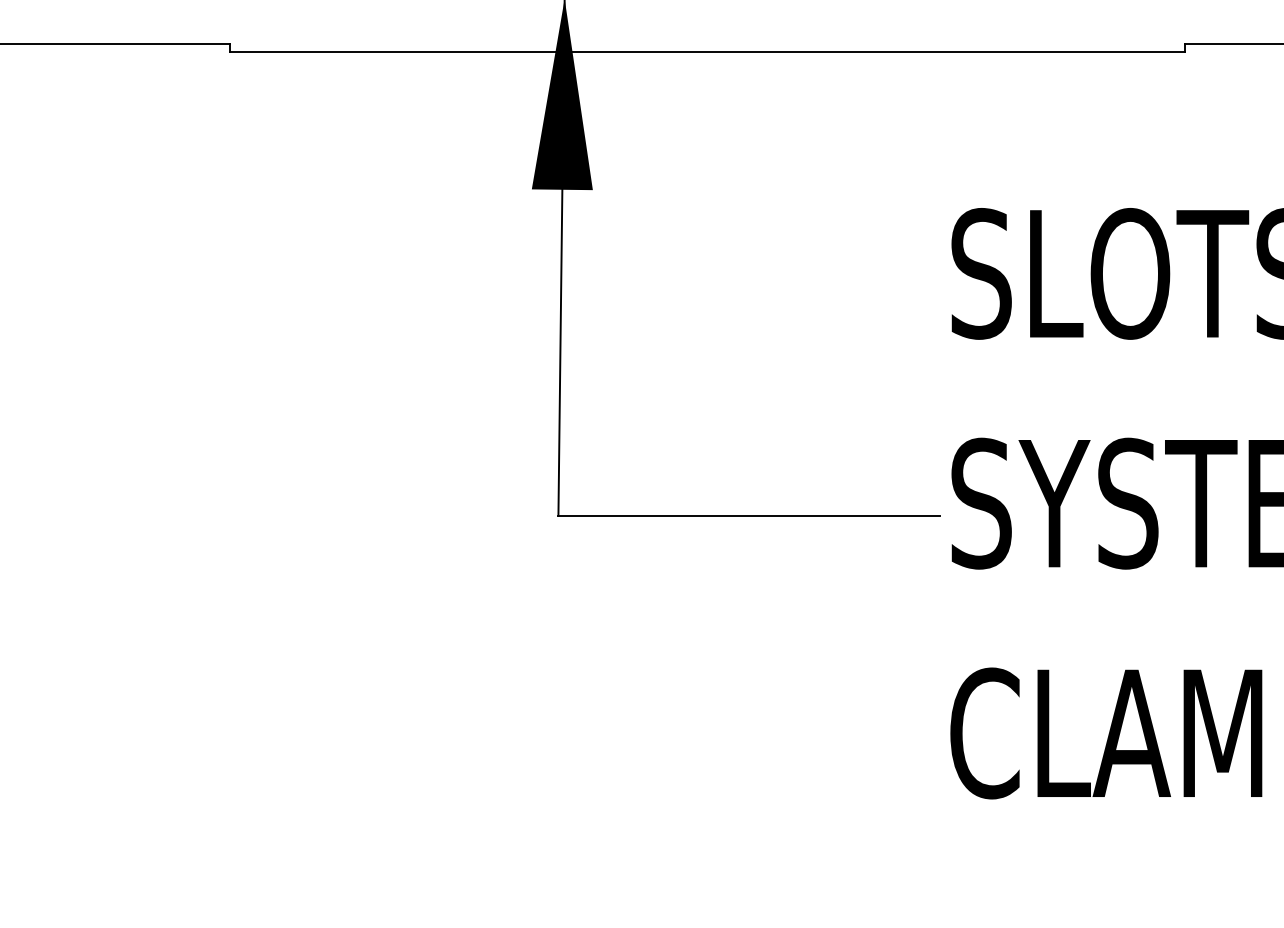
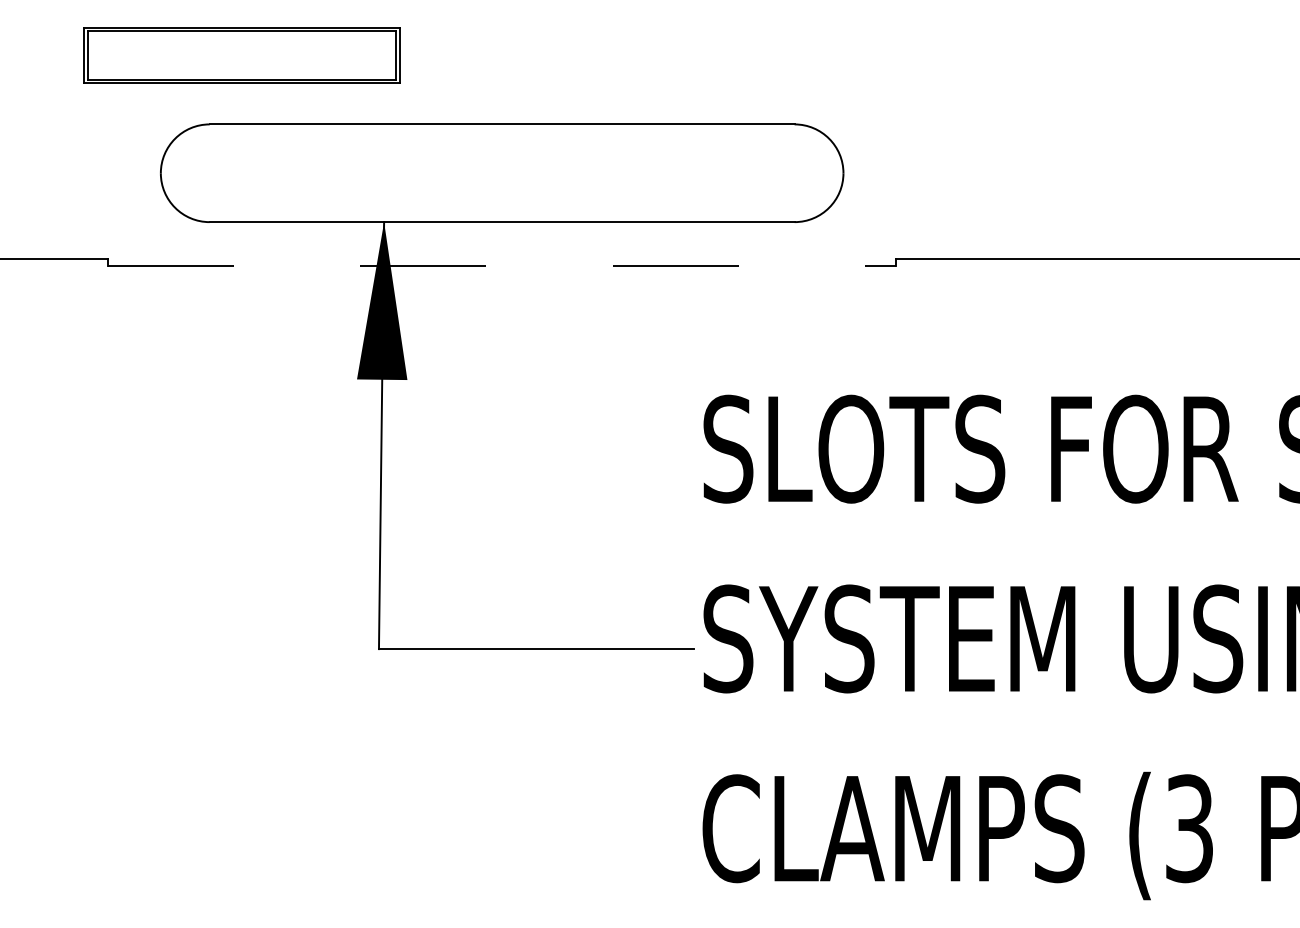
line: (708, 51) -> (502, 265), solid -> dashed

